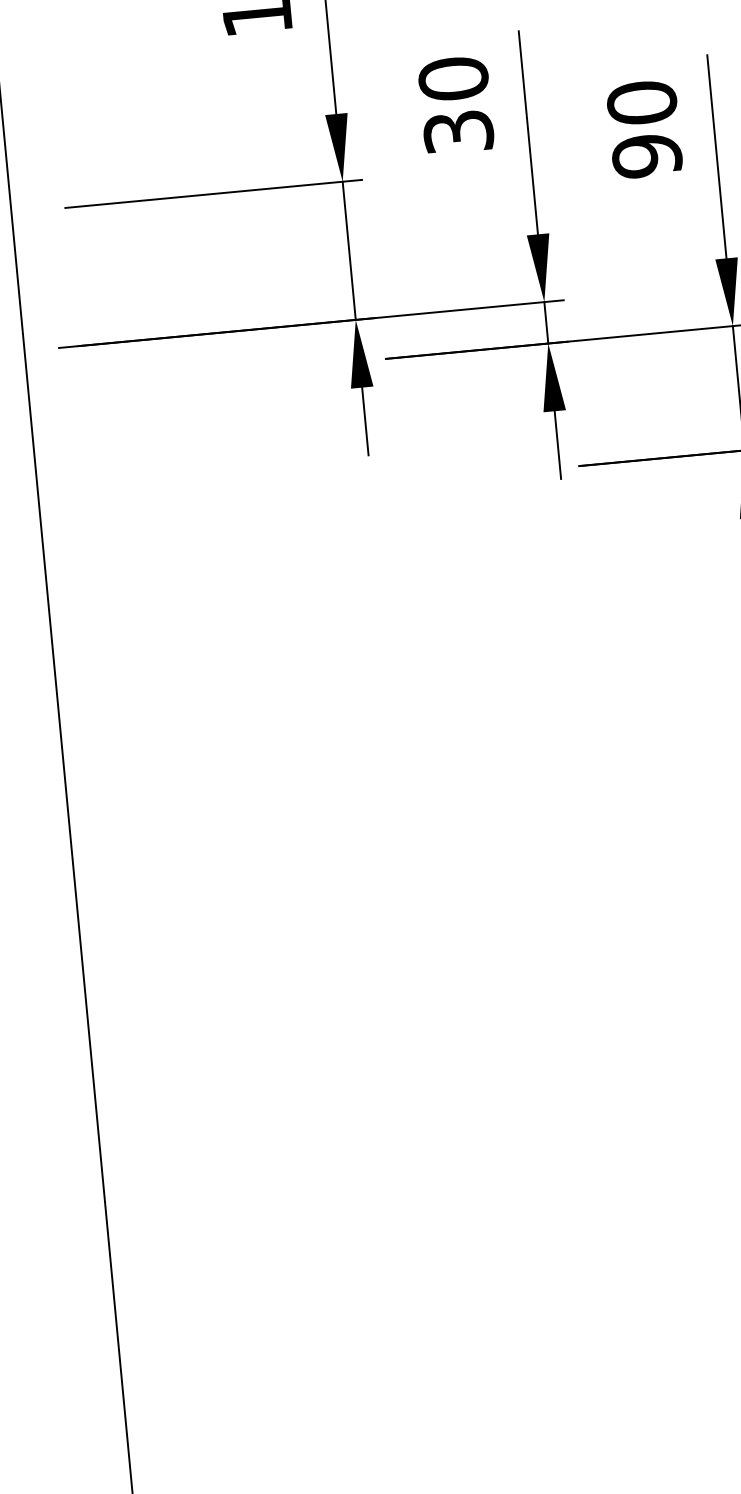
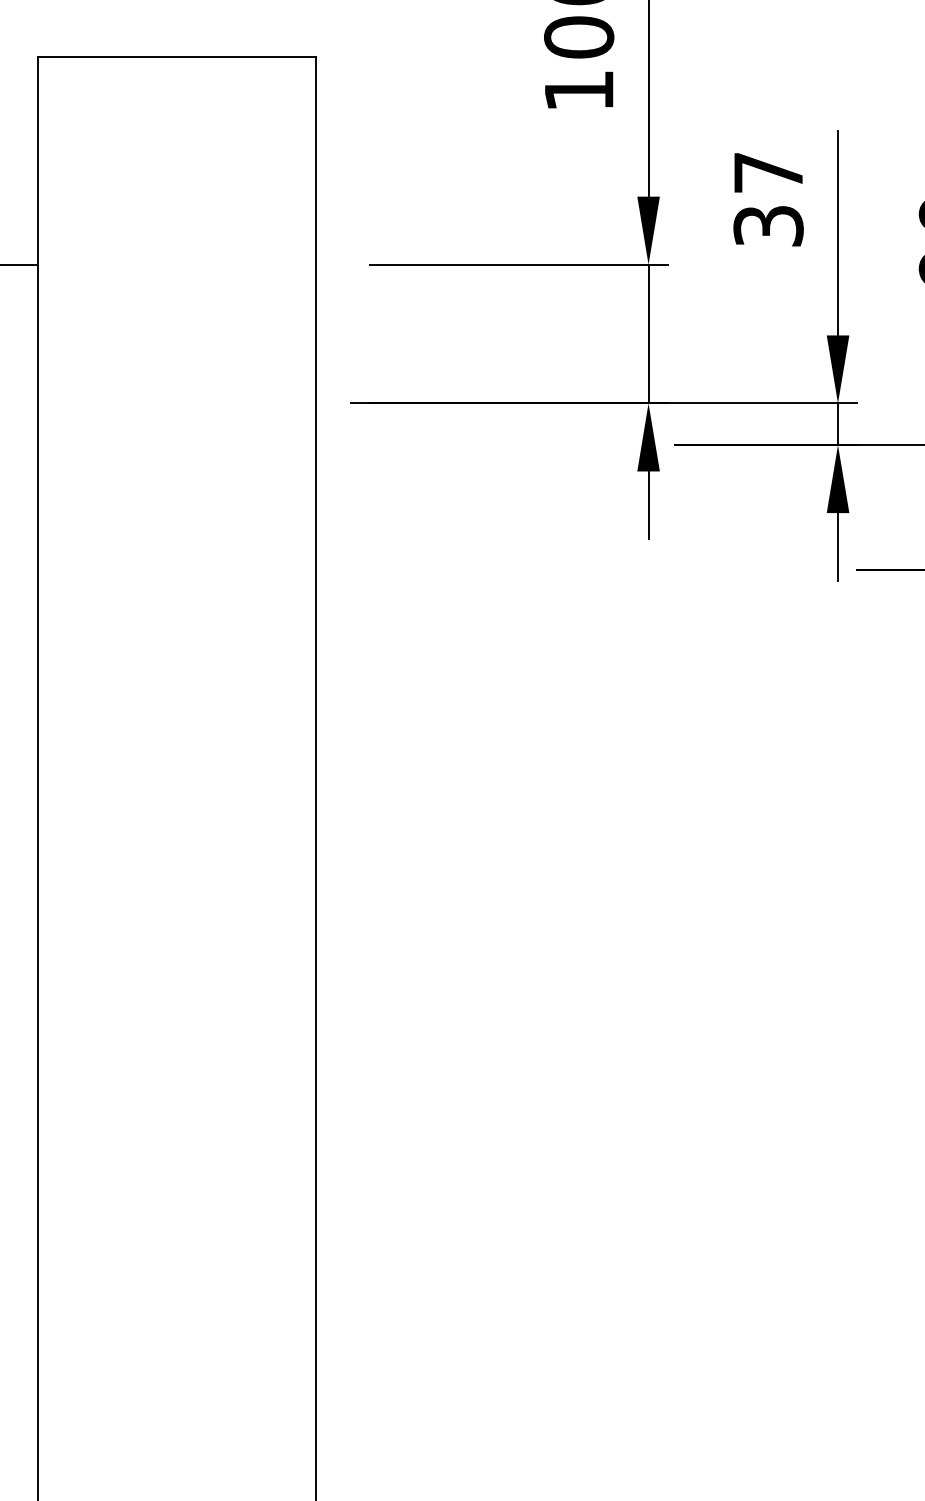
text: (453, 78) -> (768, 172), 30 -> 37

